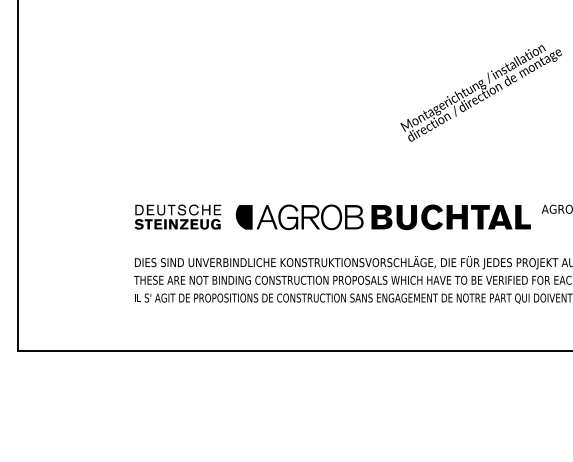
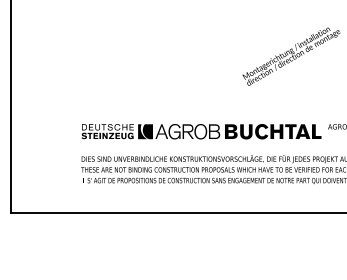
fill: (235, 216) -> (142, 131), added

